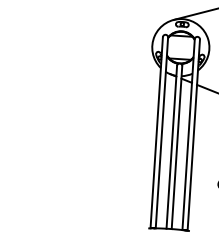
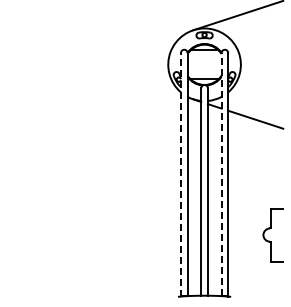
line: (156, 132) -> (180, 174), solid -> dashed
line: (188, 134) -> (221, 174), solid -> dashed

